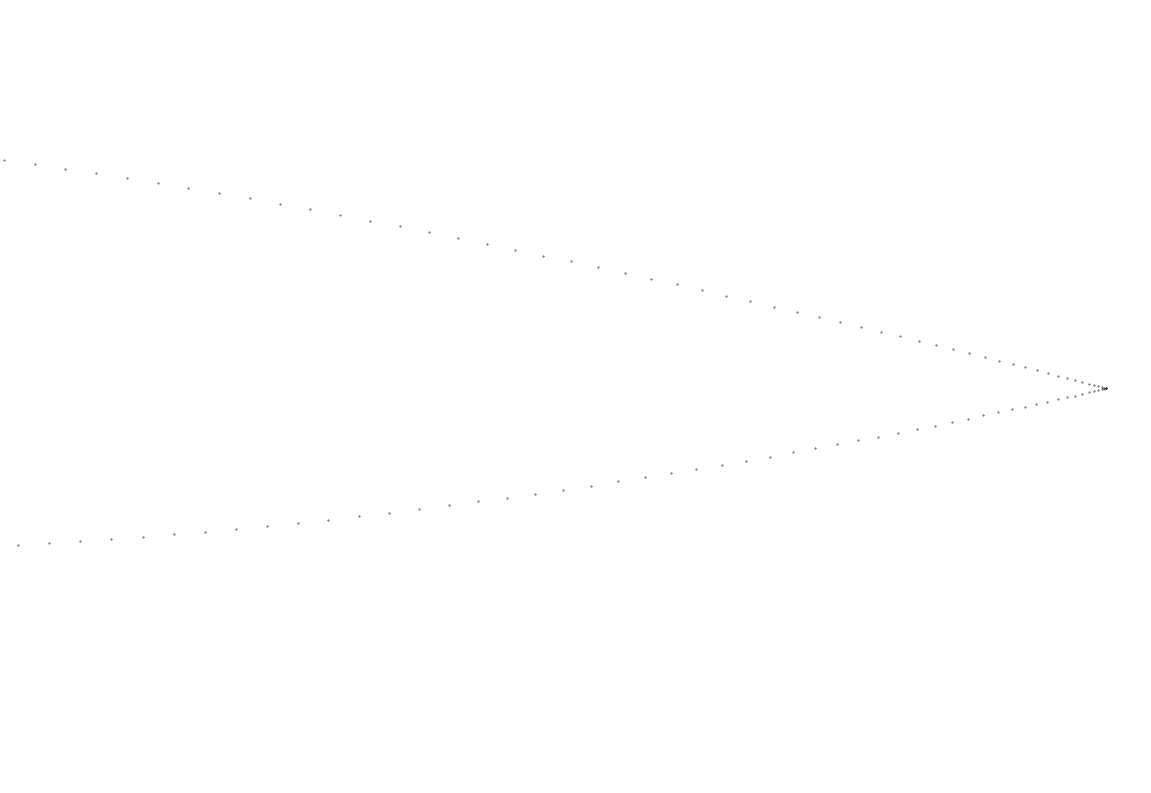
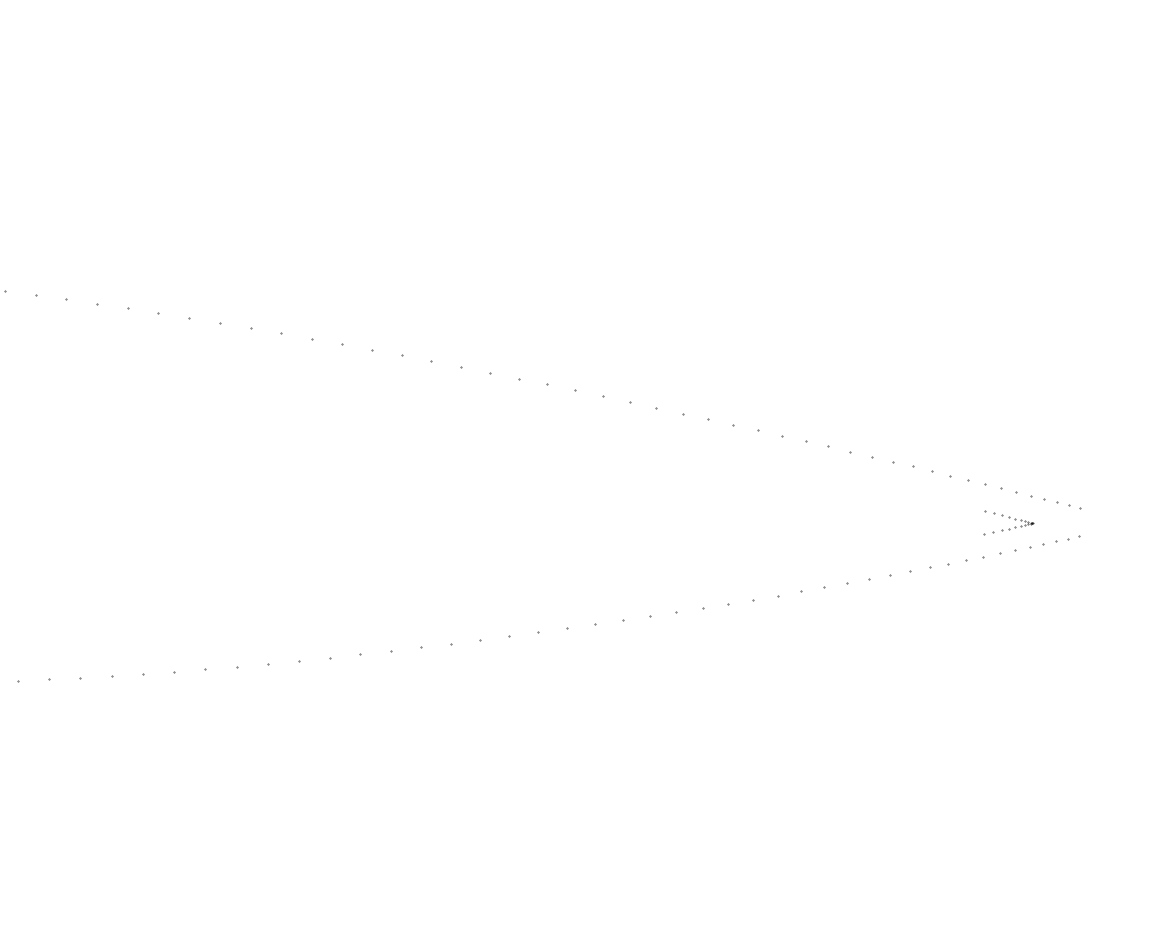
part: (1081, 387) -> (1008, 522), moved

